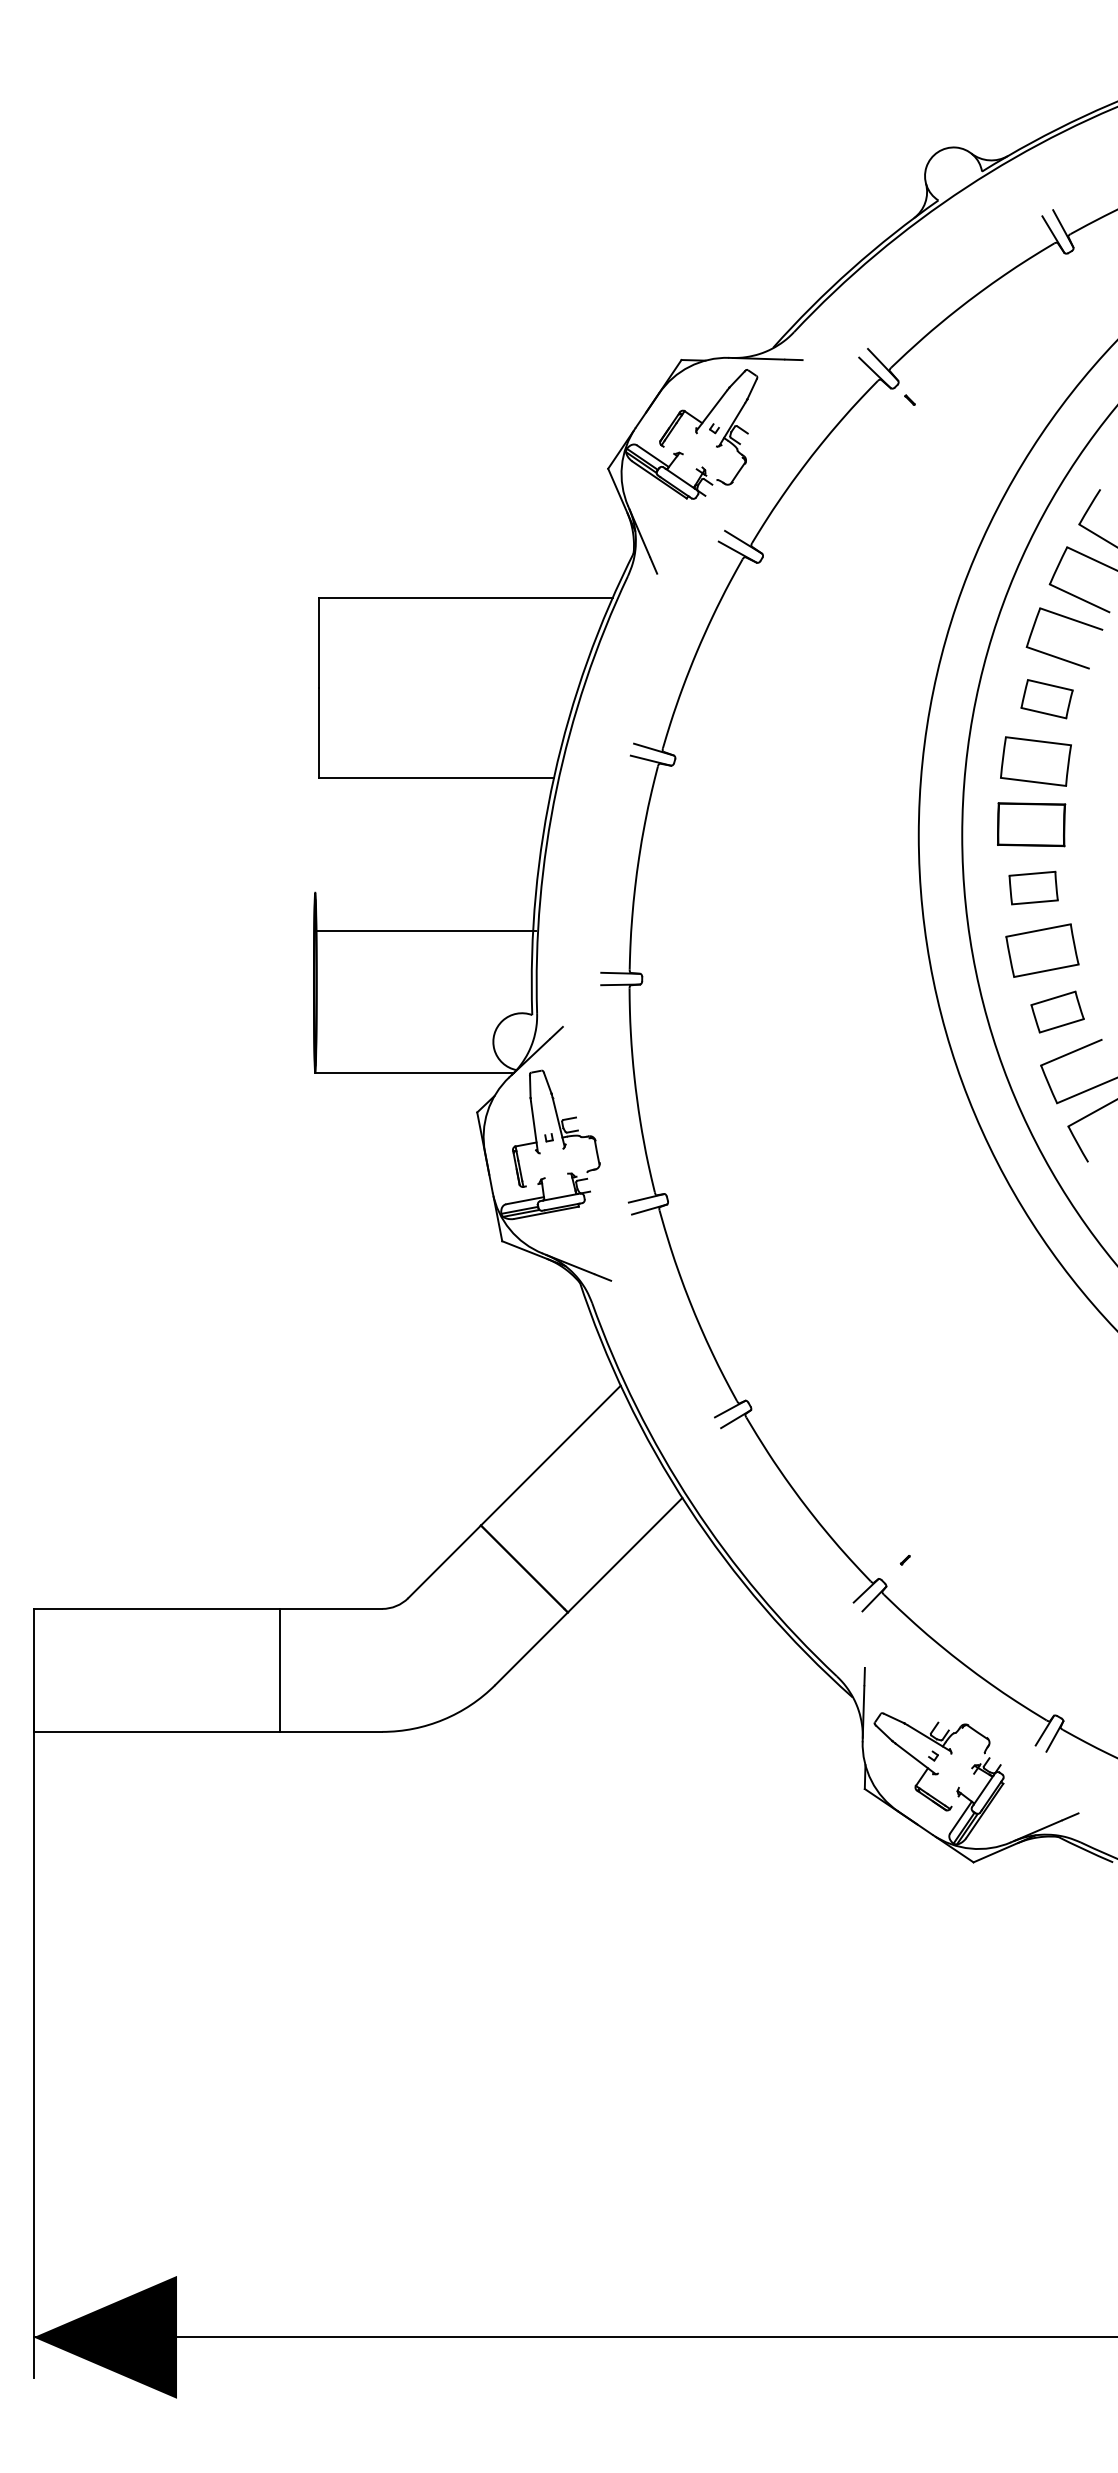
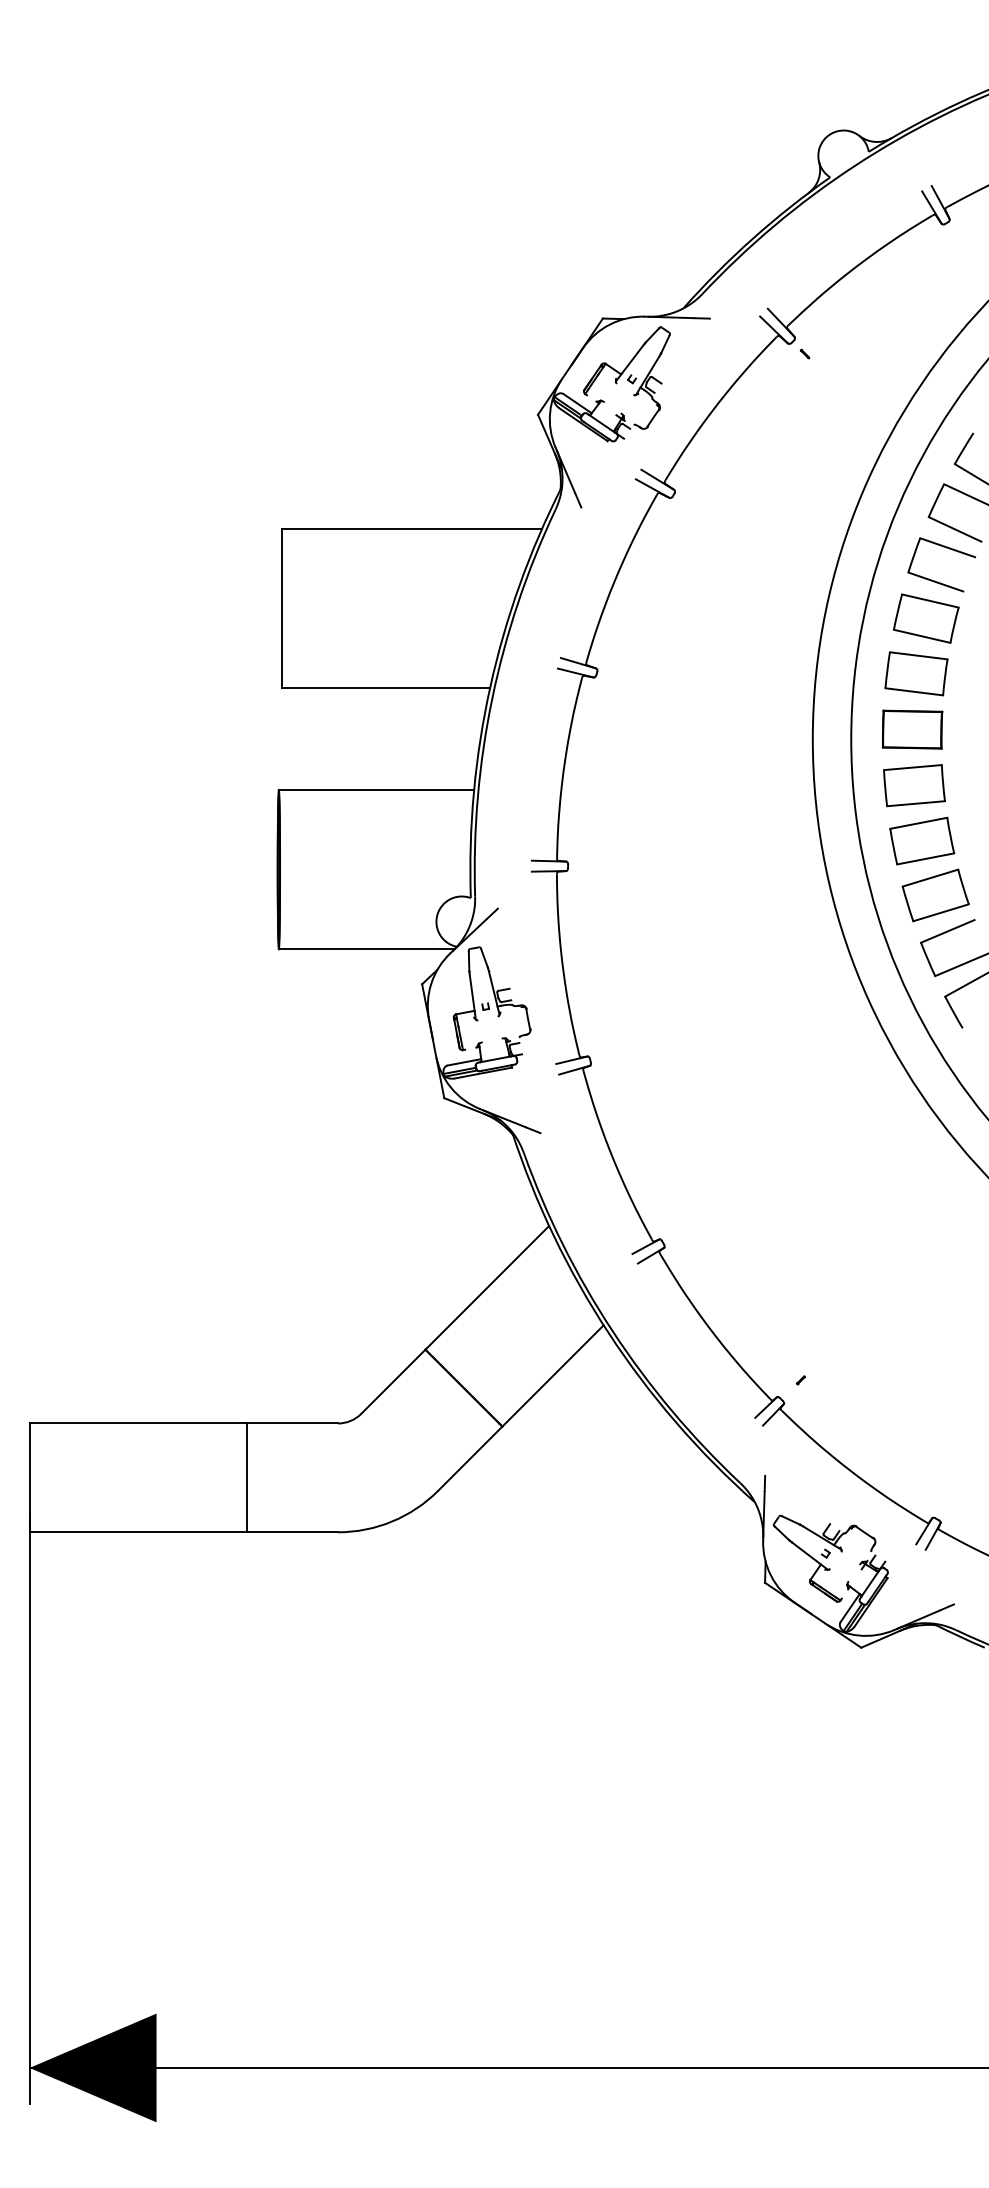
part: (1047, 699) -> (926, 618), size x1.43
part: (1033, 887) -> (914, 785), size x1.43
line: (425, 930) -> (376, 789), moved
part: (1057, 1012) -> (935, 895), size x1.43

